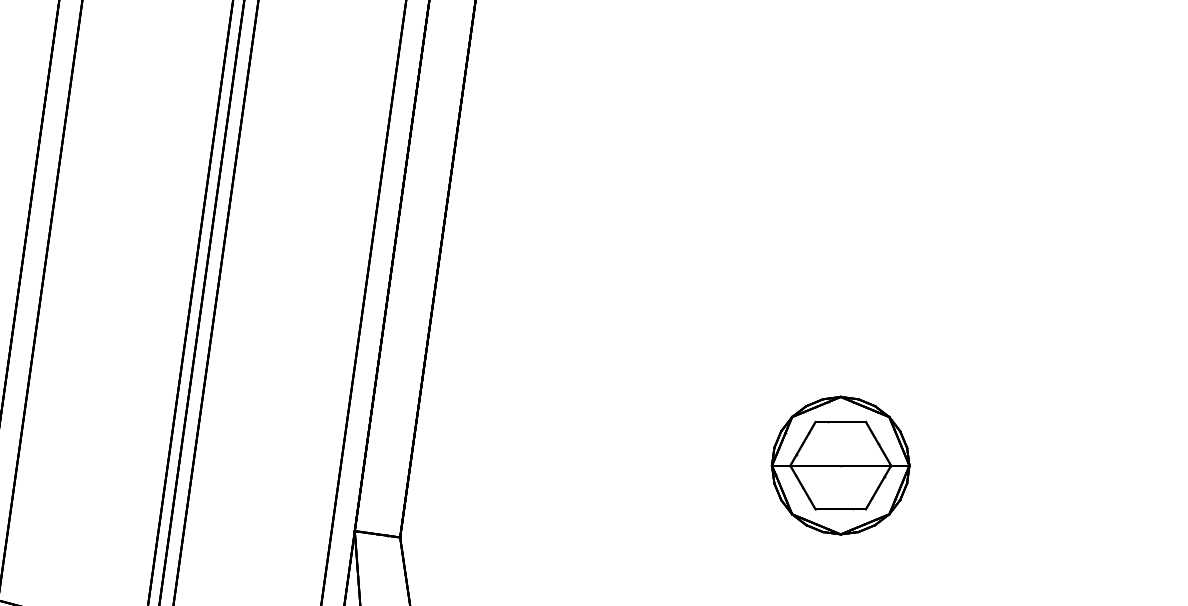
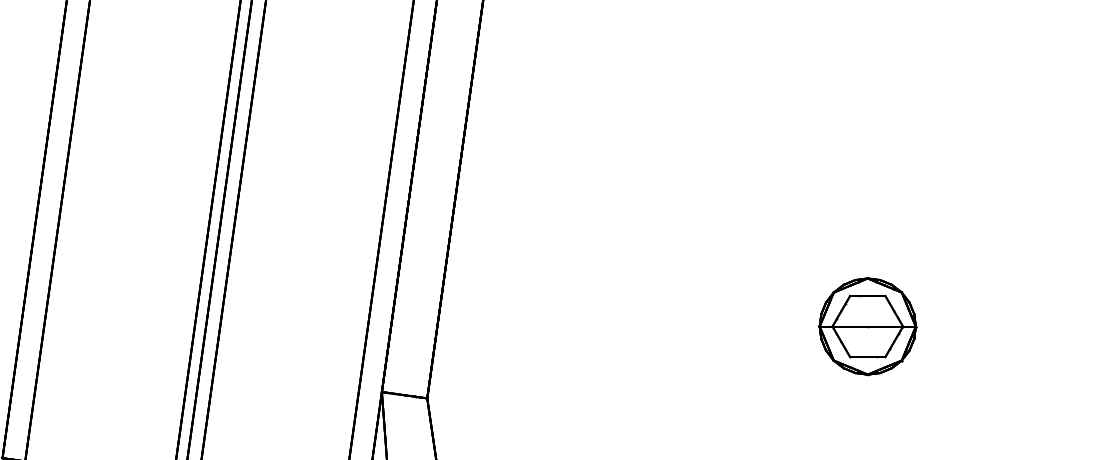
part: (840, 465) -> (867, 326), size x0.7

